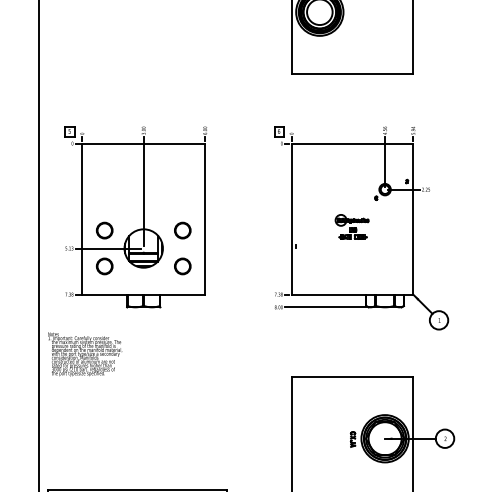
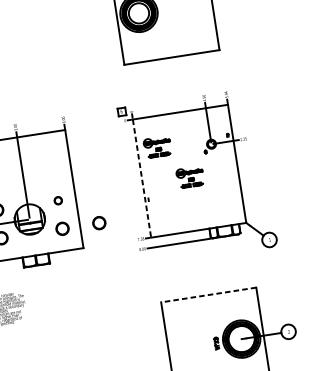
part: (316, 182) -> (156, 146), added
line: (291, 219) -> (141, 178), solid -> dashed
part: (182, 230) -> (57, 200), size x0.6
part: (229, 266) -> (99, 223), added
line: (352, 377) -> (208, 295), solid -> dashed

